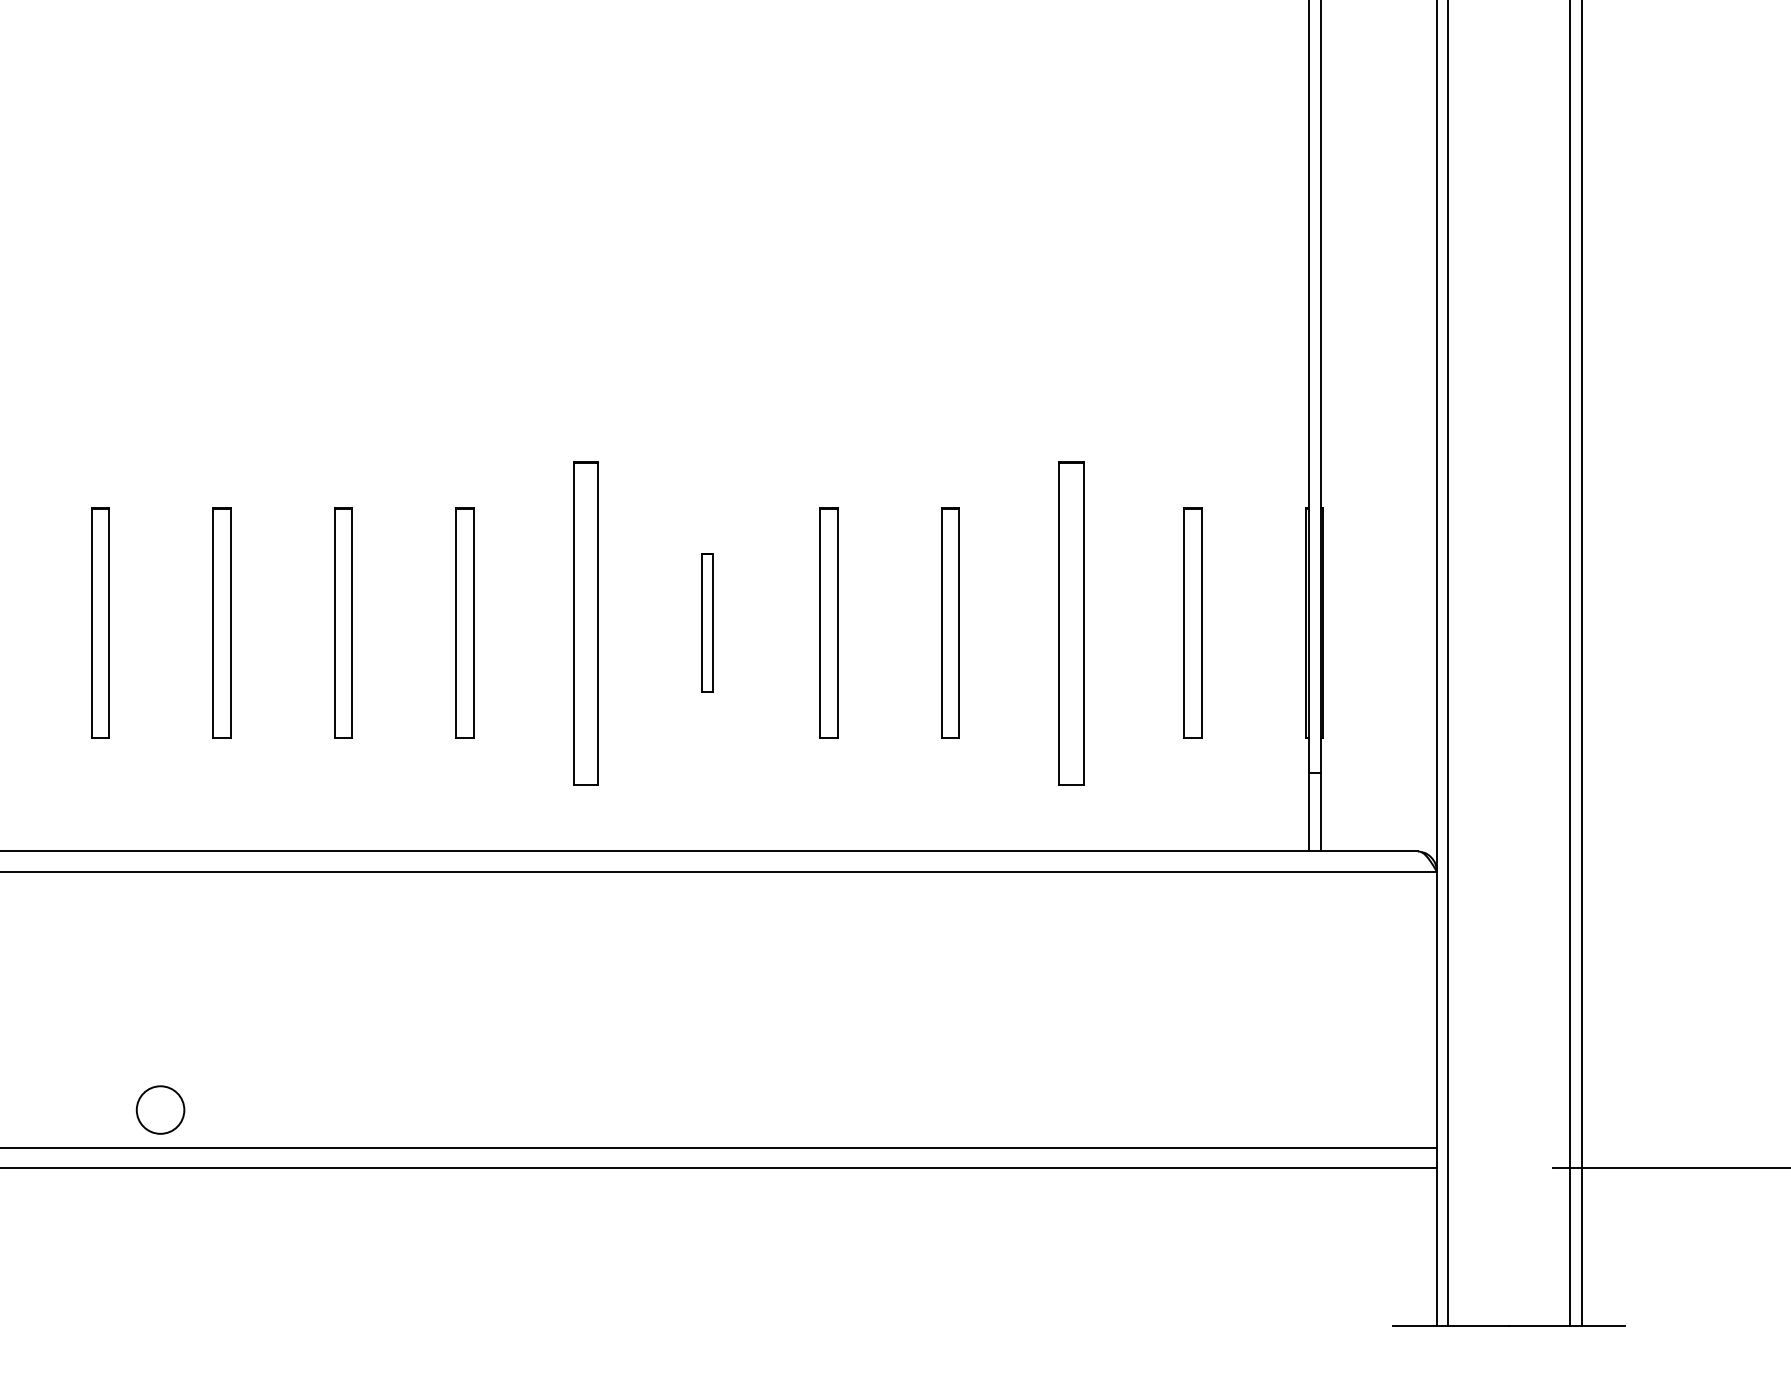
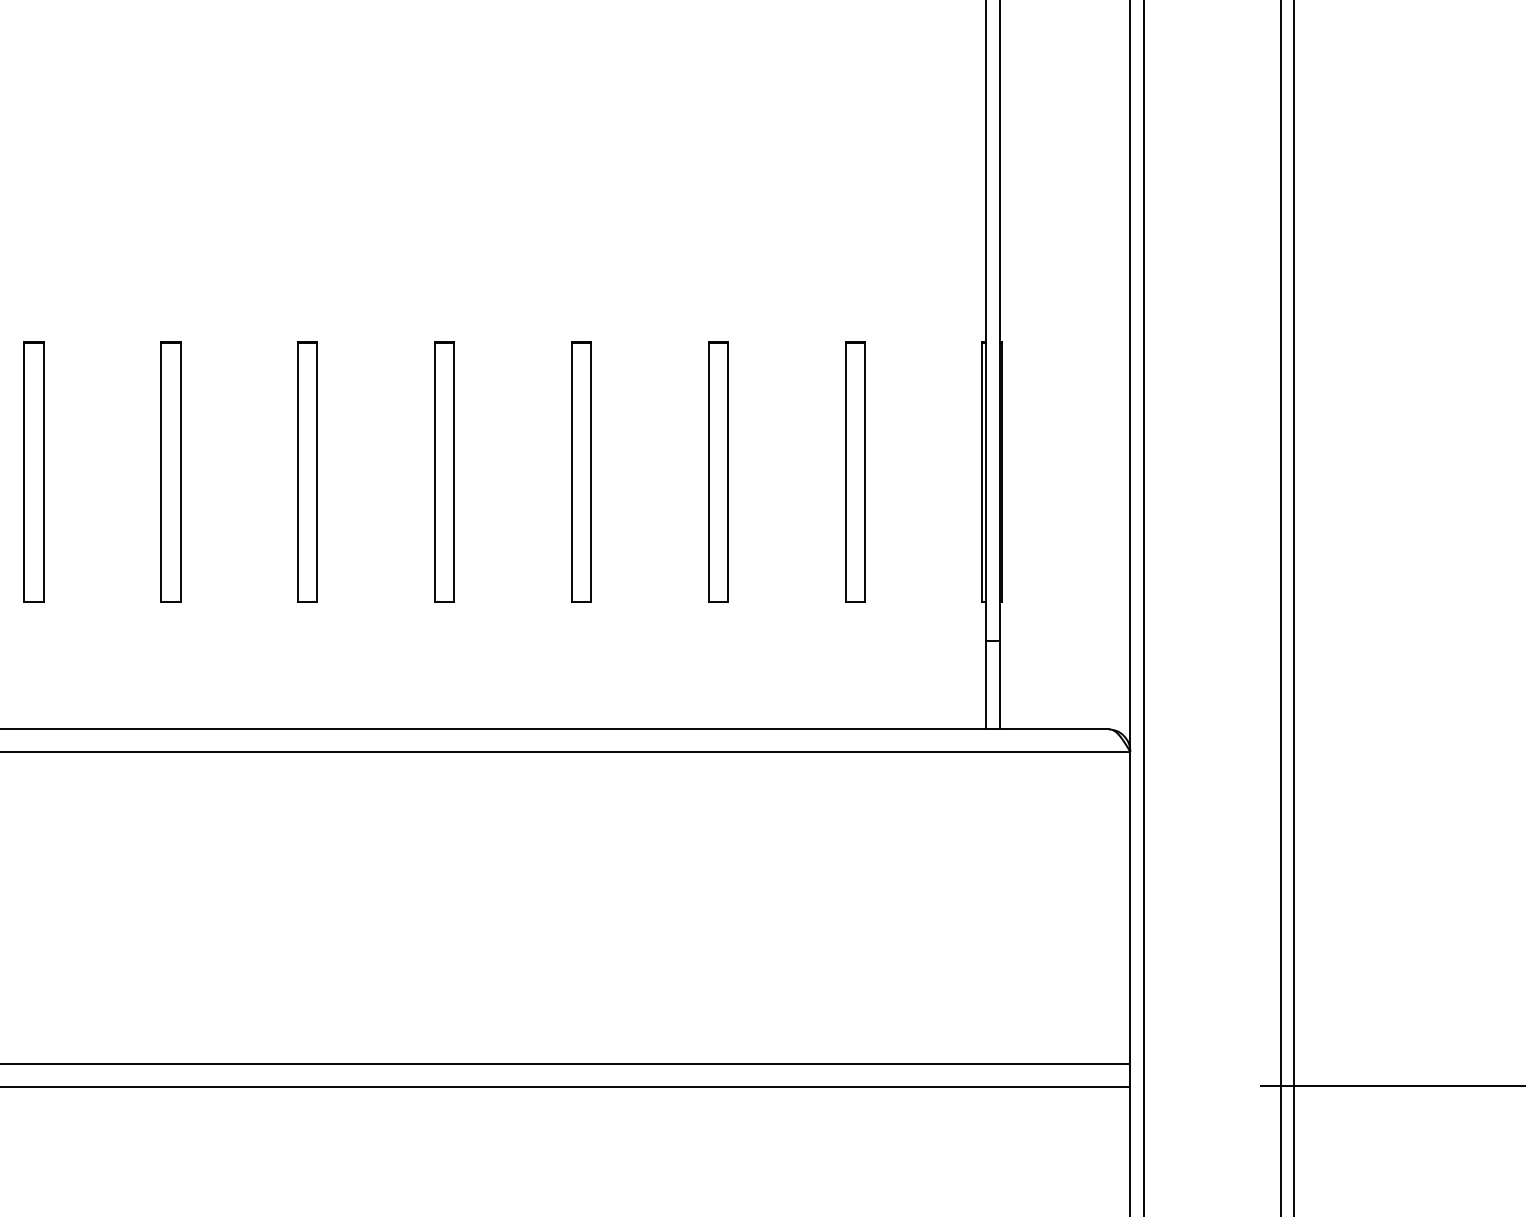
part: (585, 622) -> (170, 471), size x0.71
part: (707, 622) -> (307, 471), size x1.67
part: (1071, 622) -> (718, 471), size x0.71

